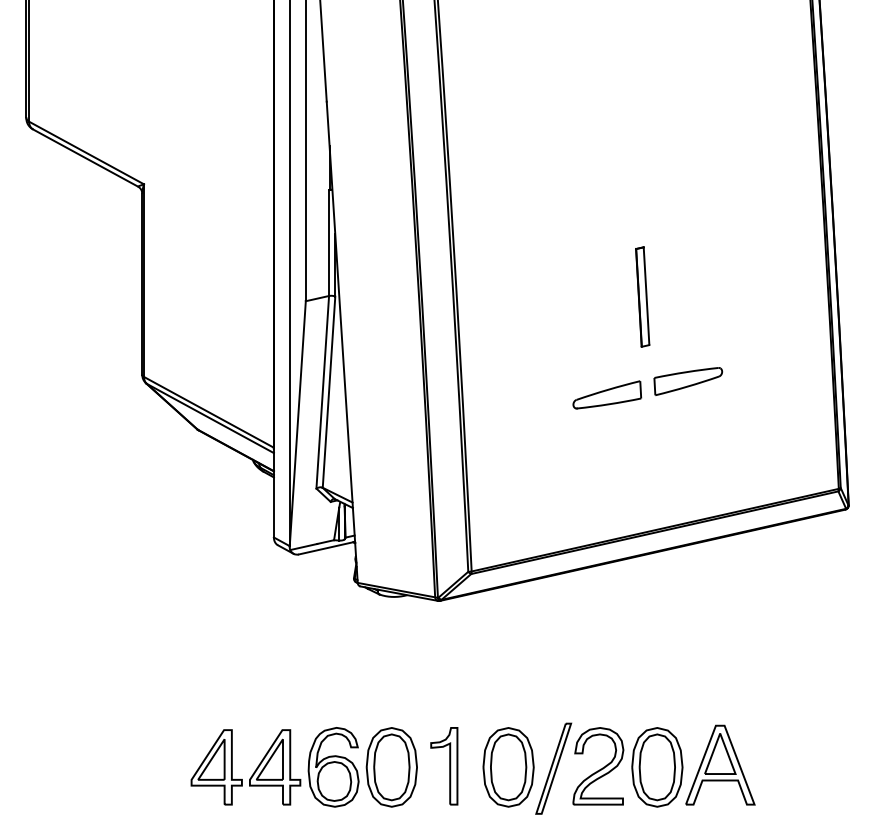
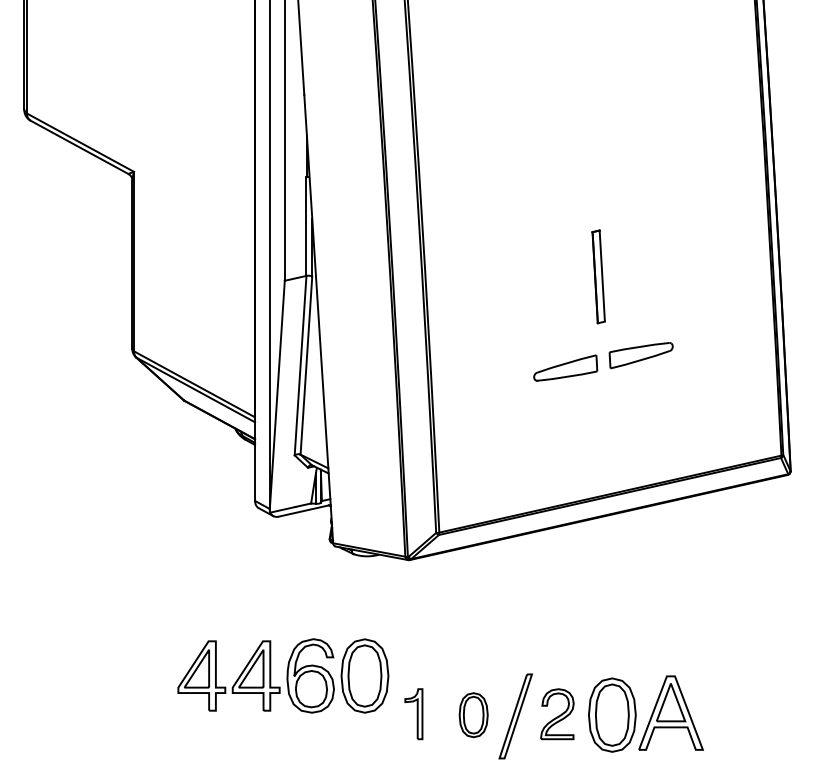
part: (444, 766) -> (414, 714), size x0.7
part: (598, 766) -> (557, 714), size x0.7
part: (303, 767) -> (282, 676), moved
part: (508, 767) -> (473, 715), size x0.6

